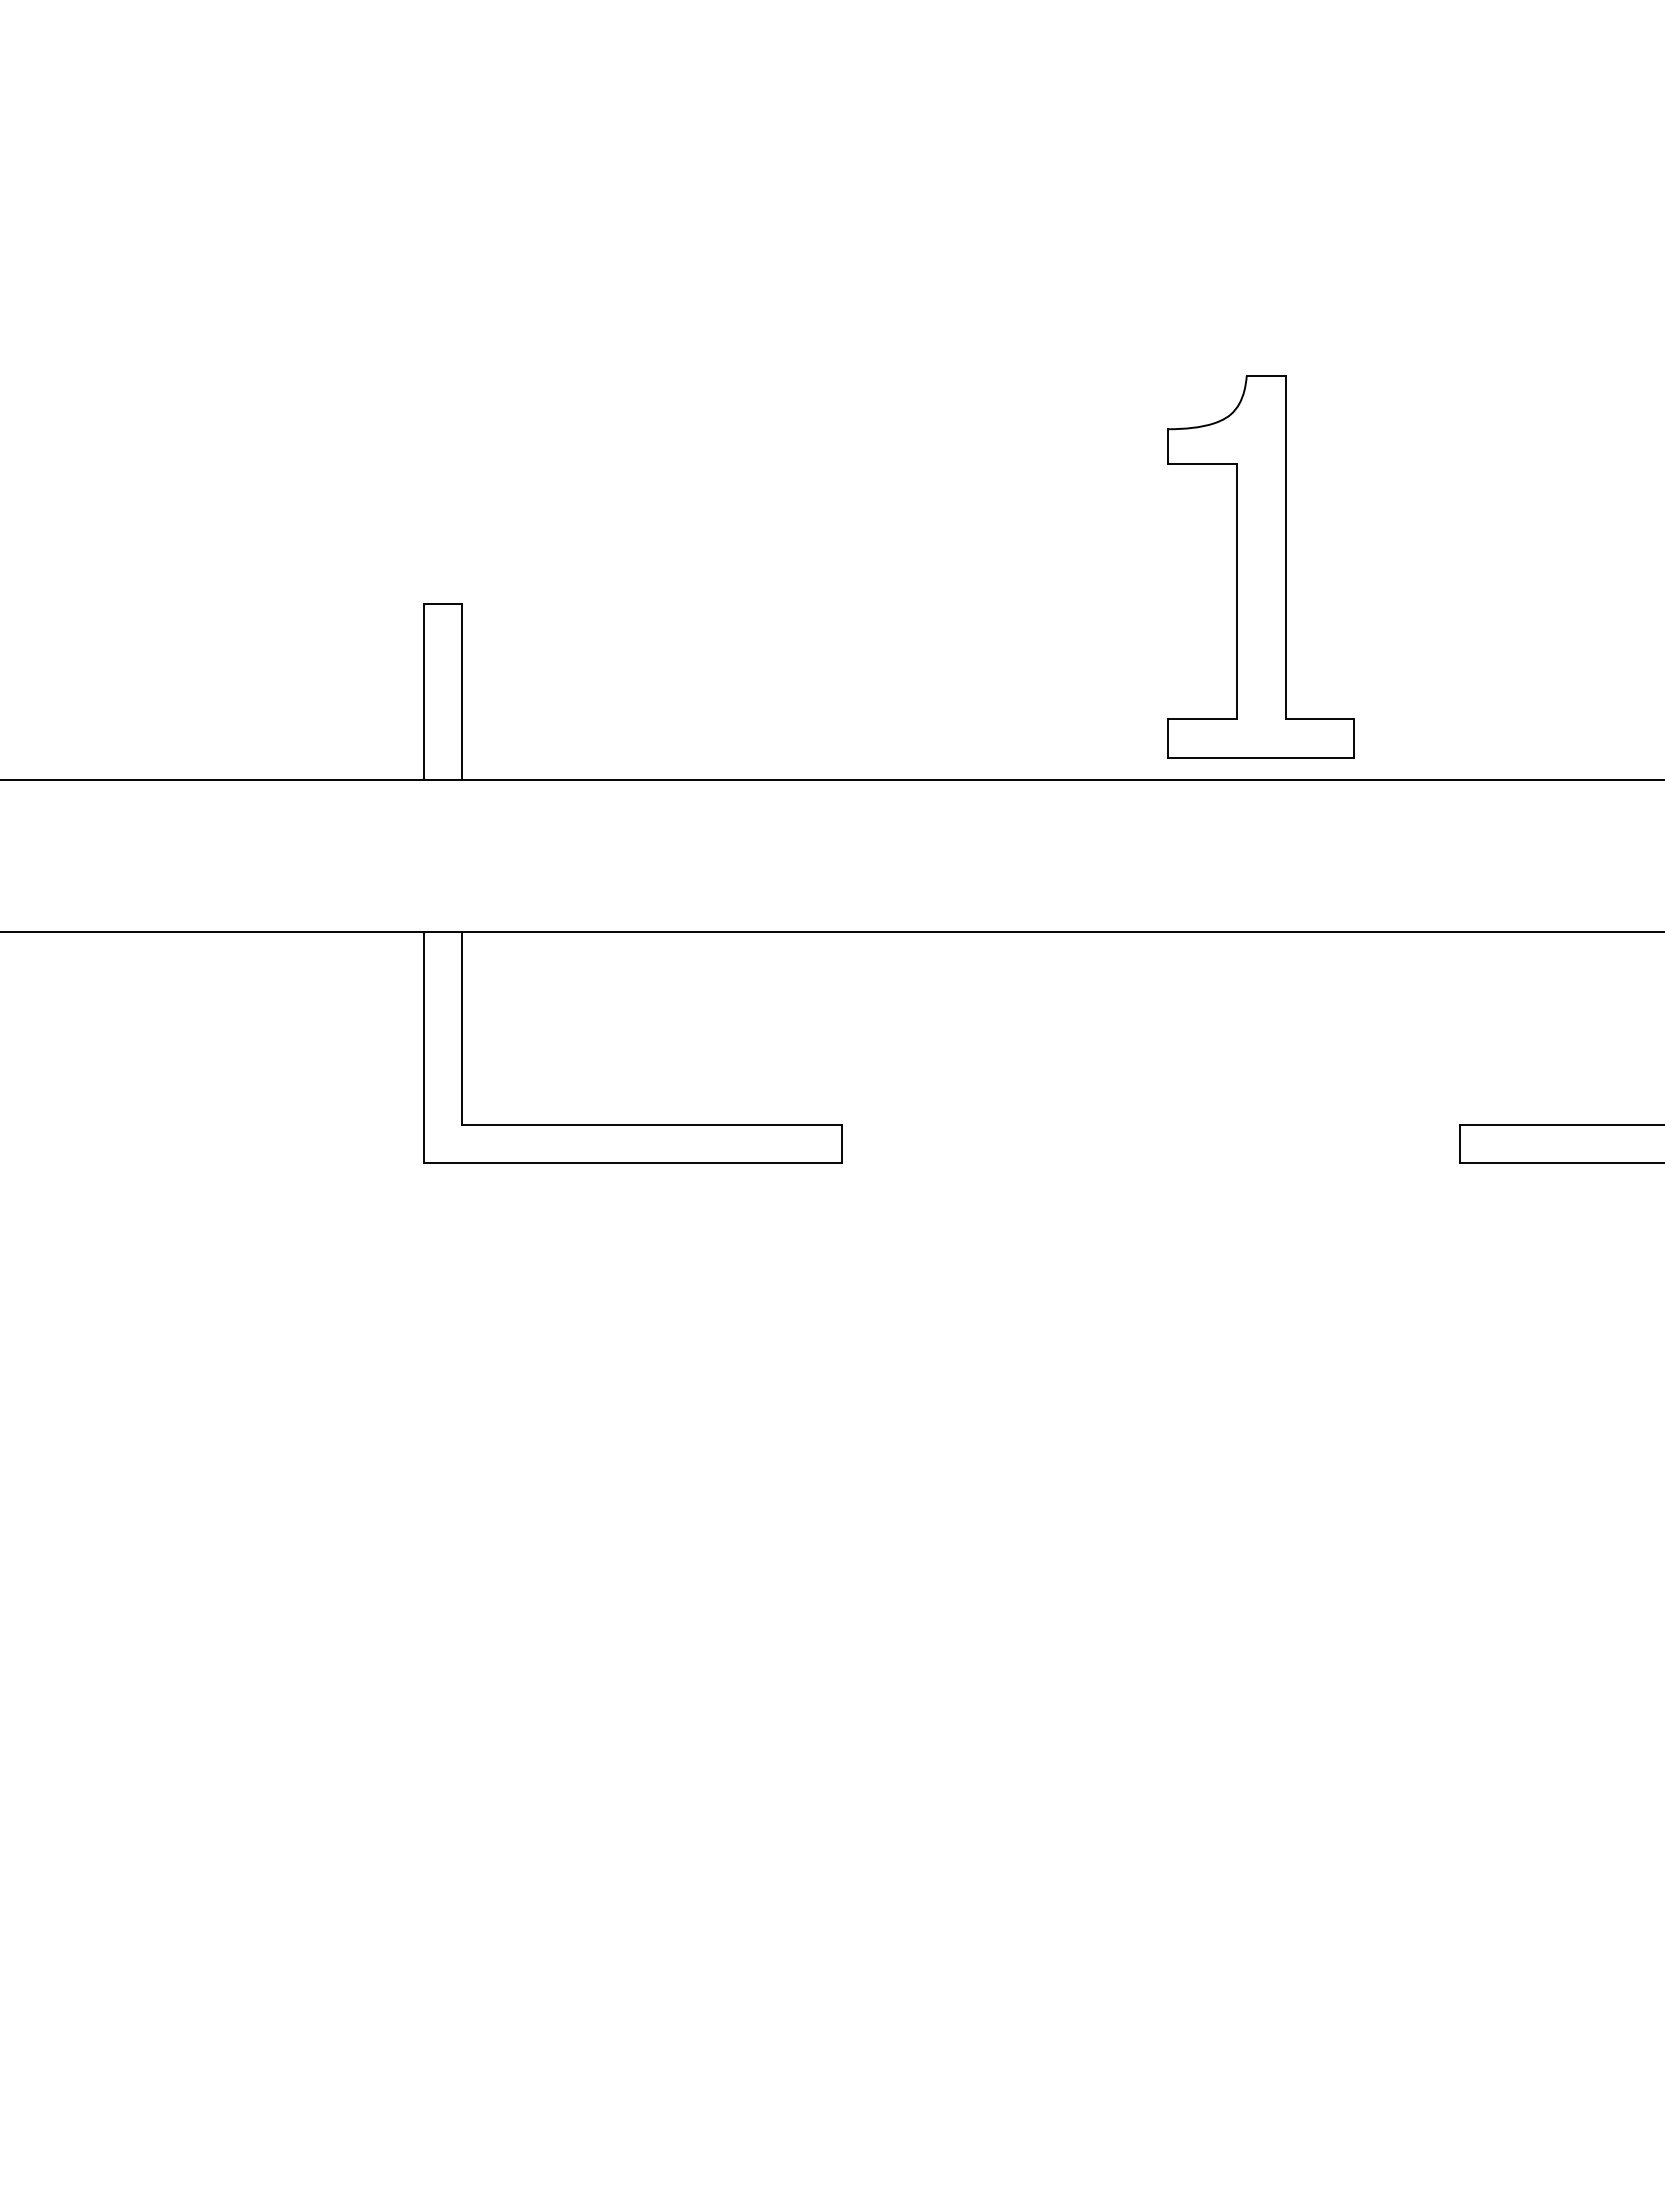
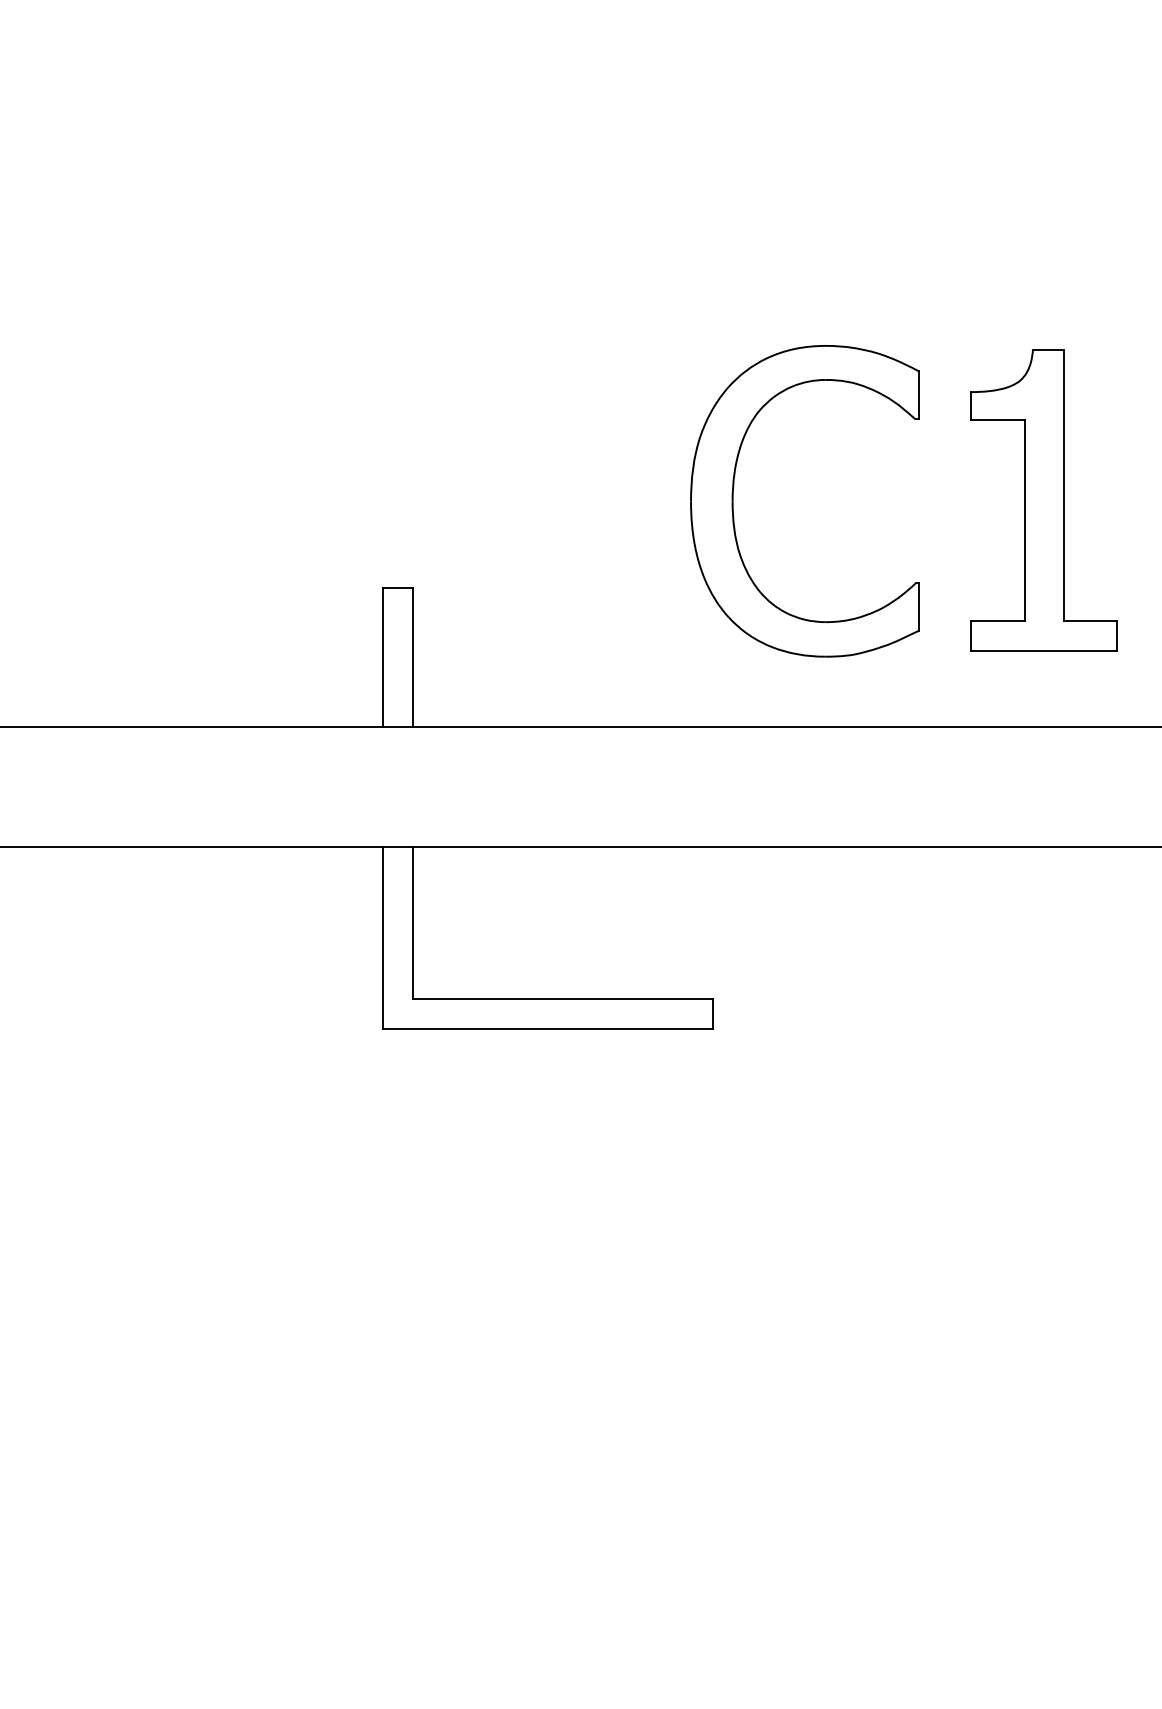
part: (867, 494) -> (733, 501), added
part: (1260, 566) -> (1043, 500), moved

